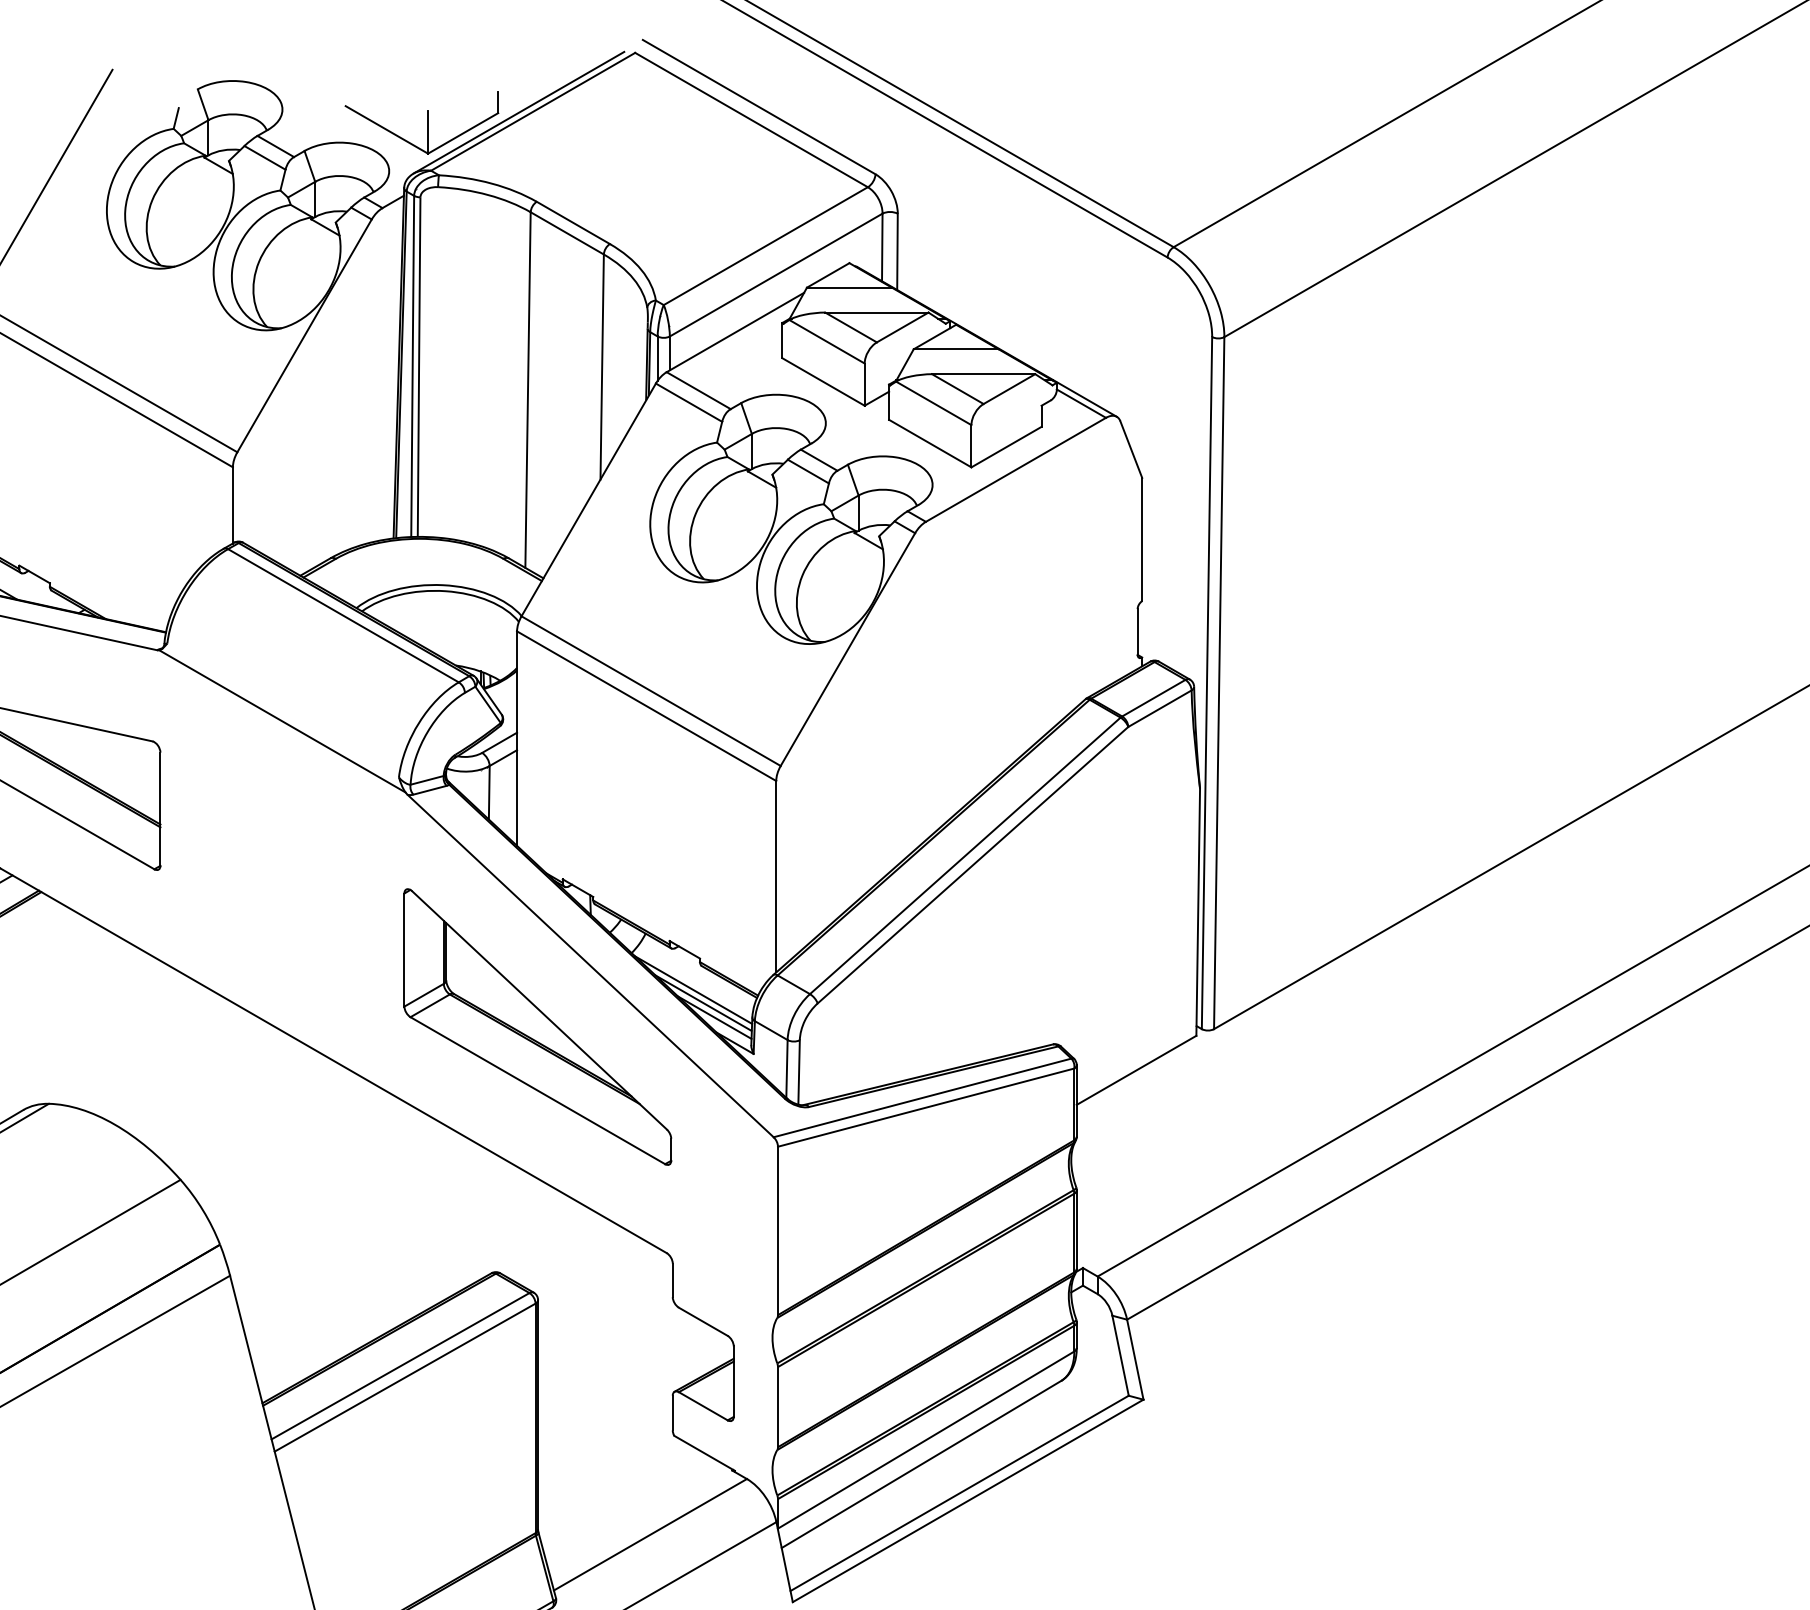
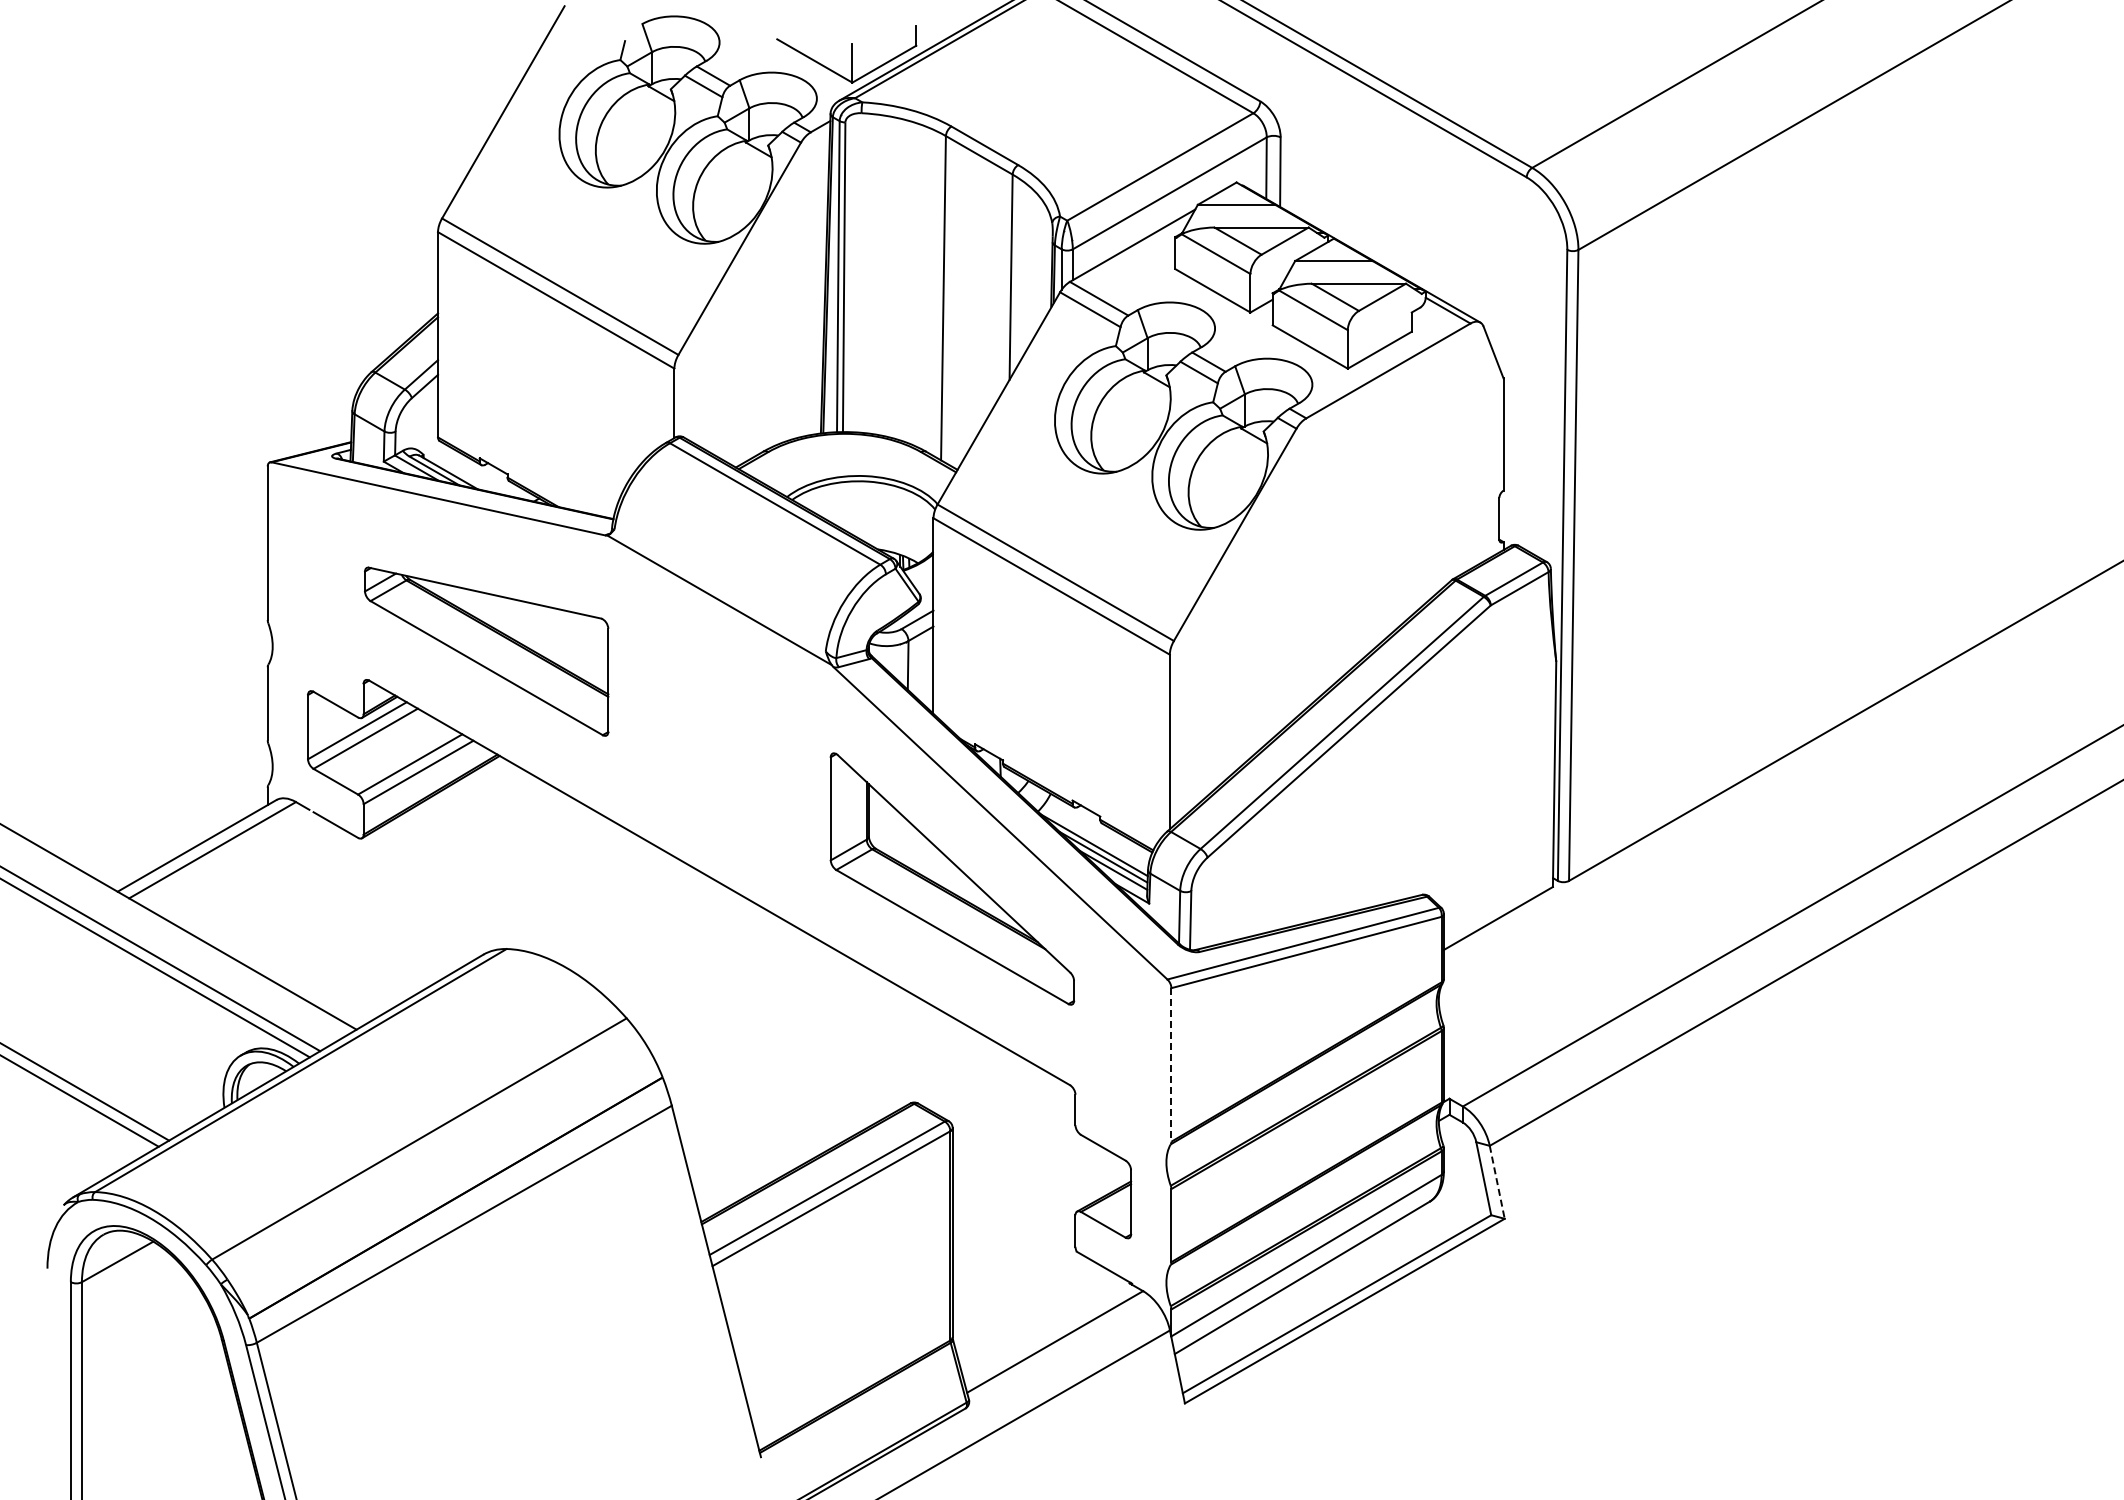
line: (778, 1230) -> (1171, 1064), solid -> dashed
line: (1135, 1359) -> (1497, 1182), solid -> dashed

